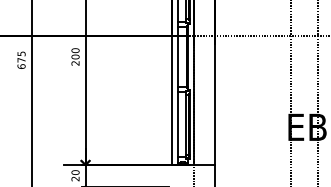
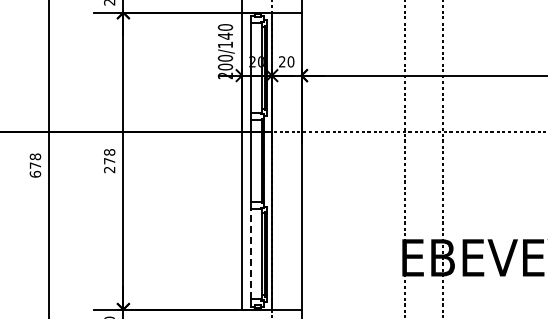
text: (21, 53) -> (35, 156), 675 -> 678
text: (75, 53) -> (109, 156), 200 -> 278
line: (178, 124) -> (251, 254), solid -> dashed

